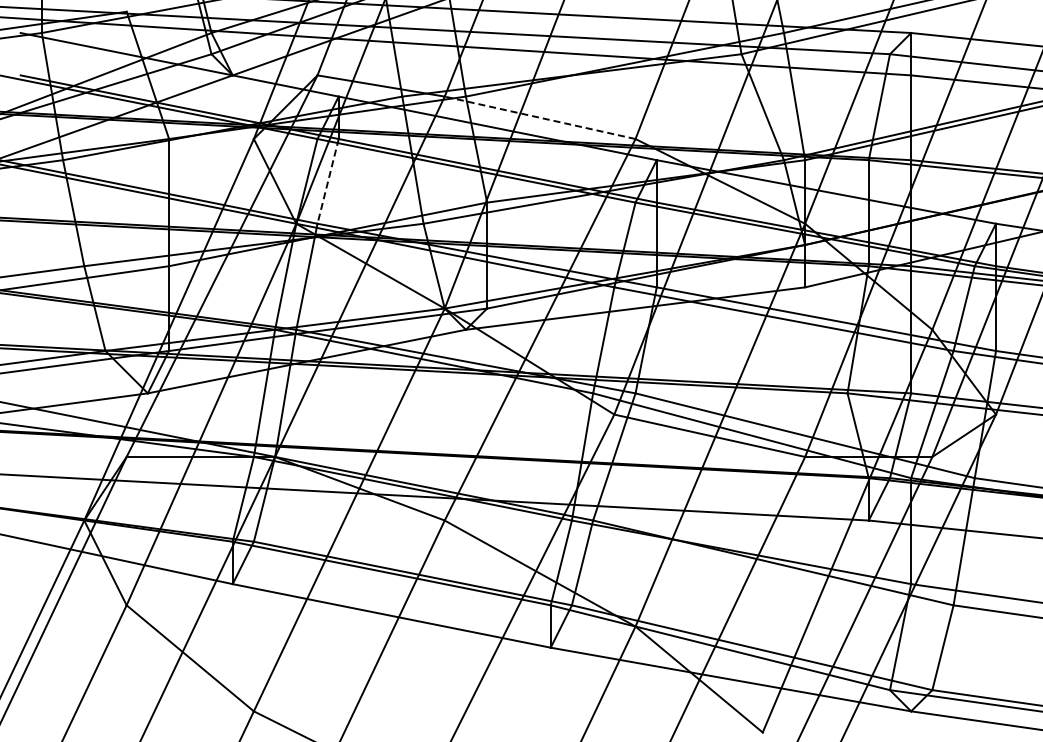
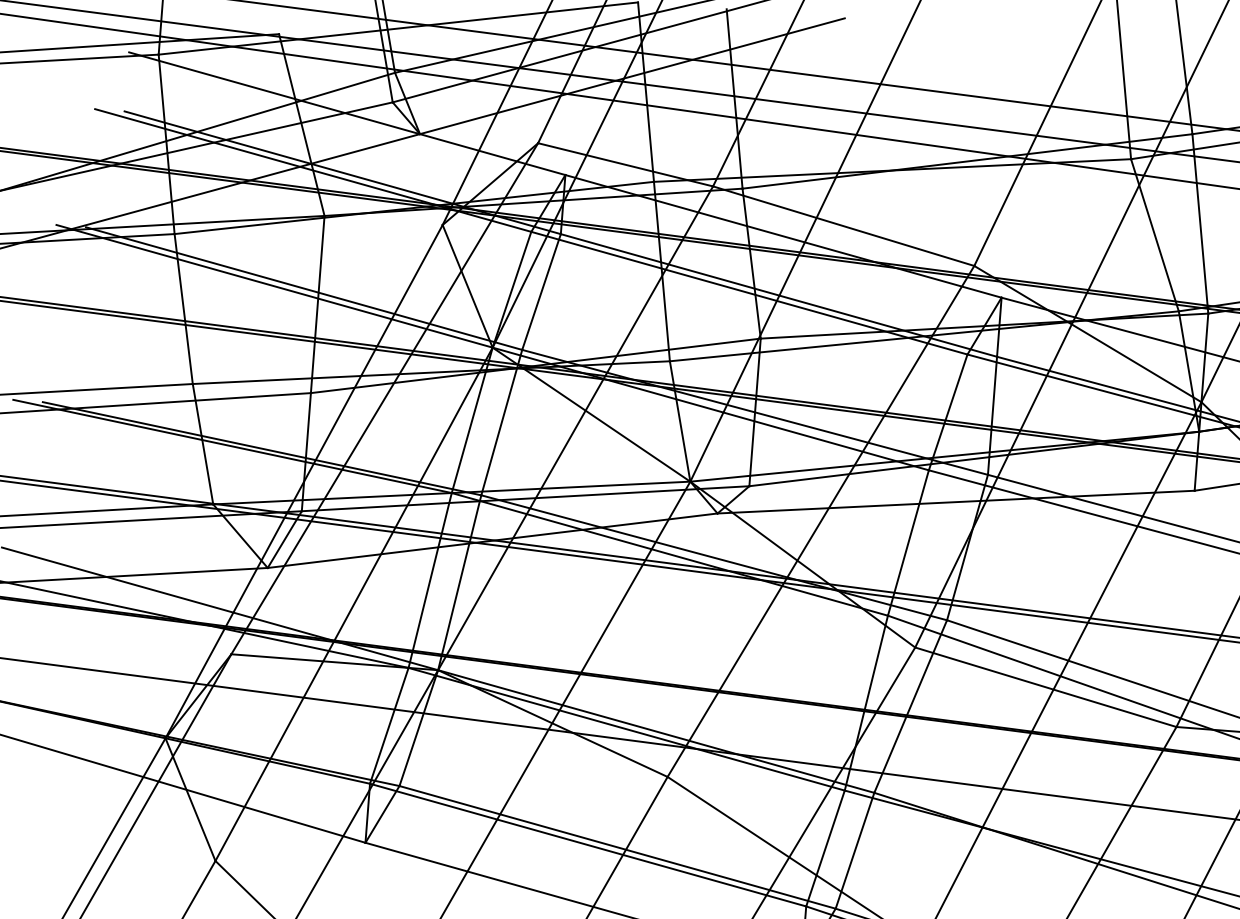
line: (540, 117) -> (844, 225), dashed -> solid
line: (328, 181) -> (542, 292), dashed -> solid

